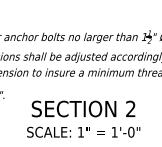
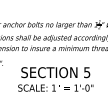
text: (131, 108) -> (87, 72), 2 -> 5

